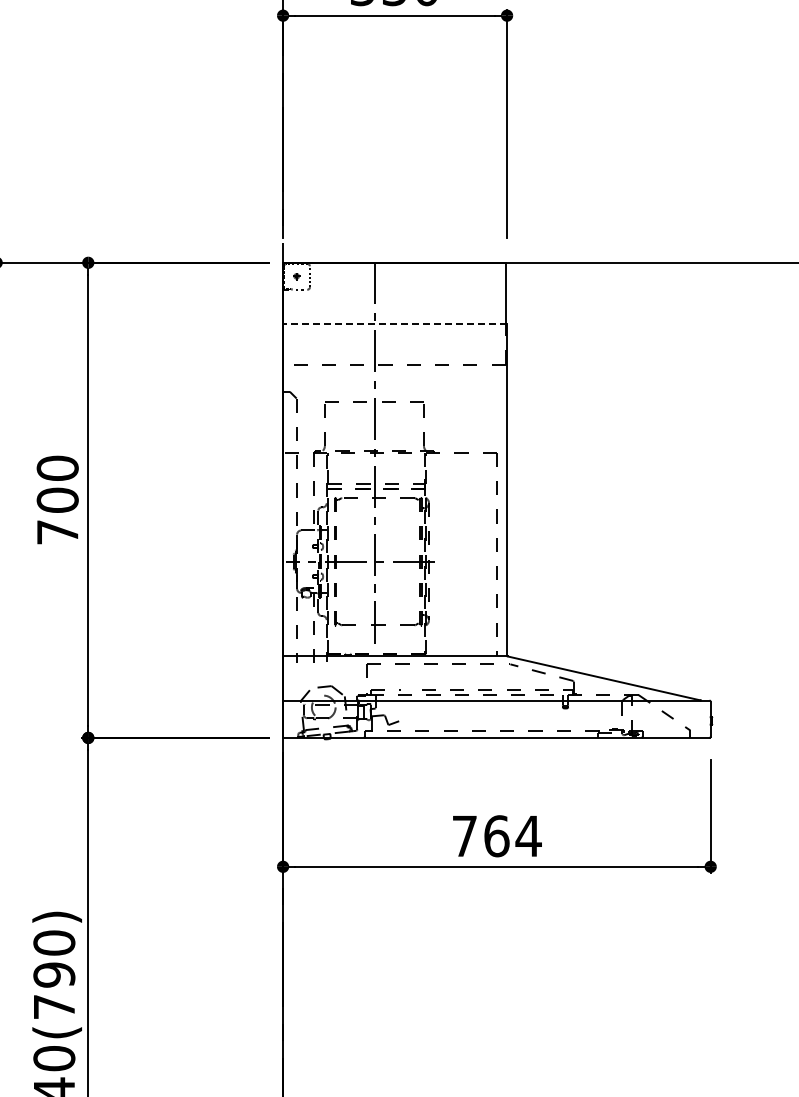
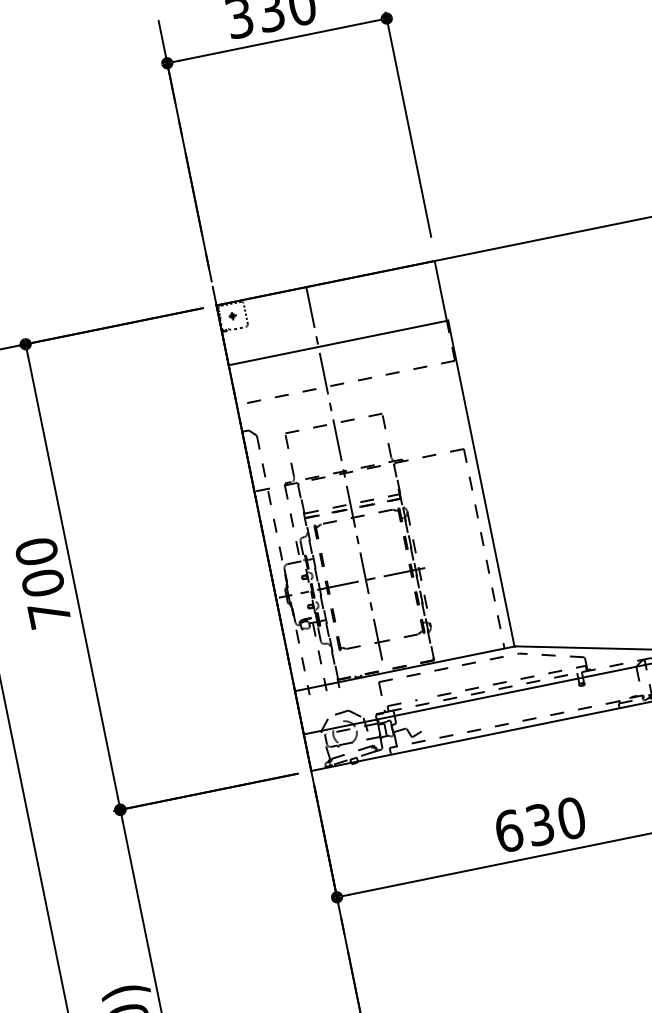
line: (395, 323) -> (338, 342), dashed -> solid
text: (496, 836) -> (540, 825), 764 -> 630

